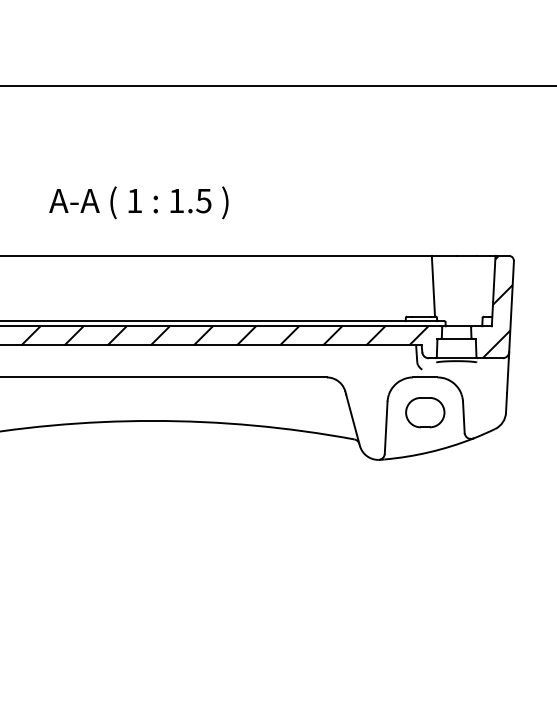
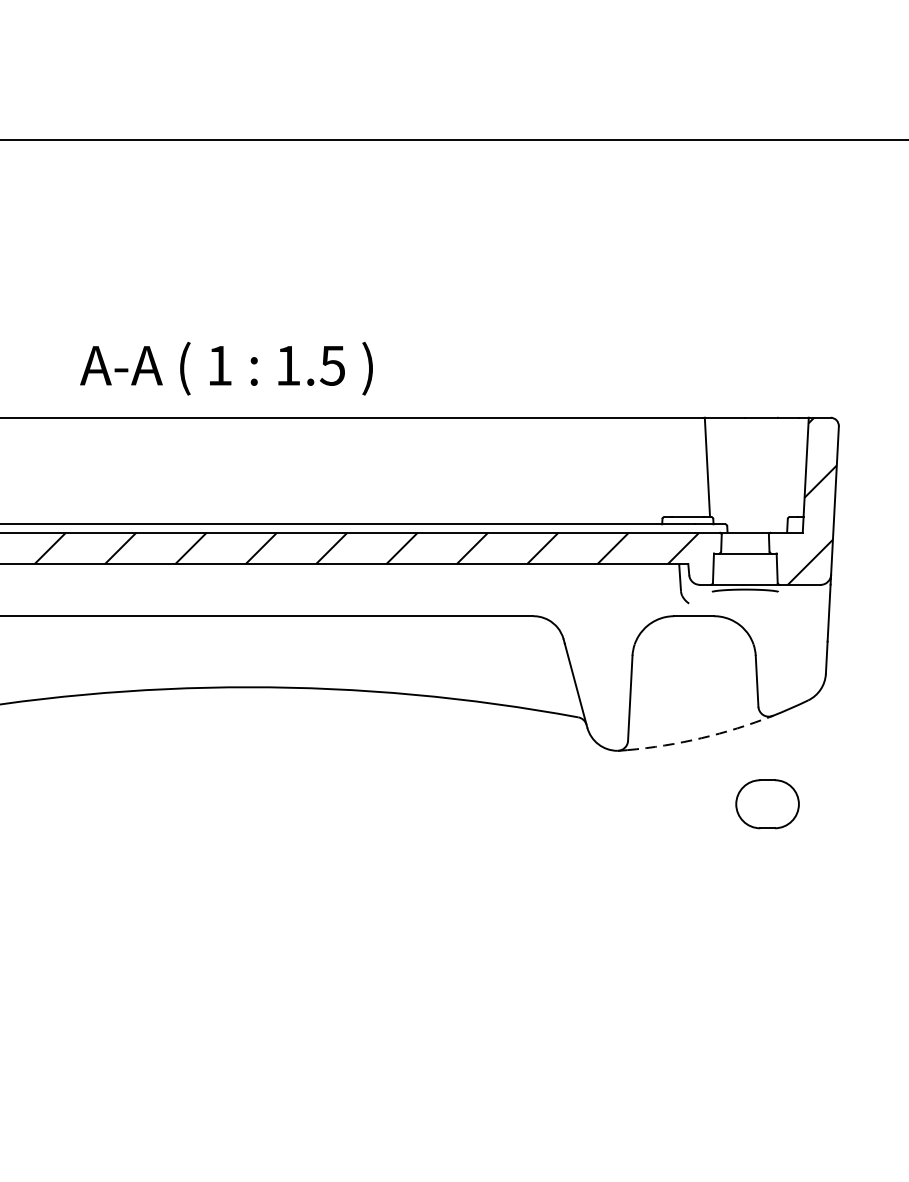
text: (138, 202) -> (225, 368), moved
part: (425, 412) -> (767, 804), moved
arc: (429, 452) -> (701, 738), solid -> dashed

